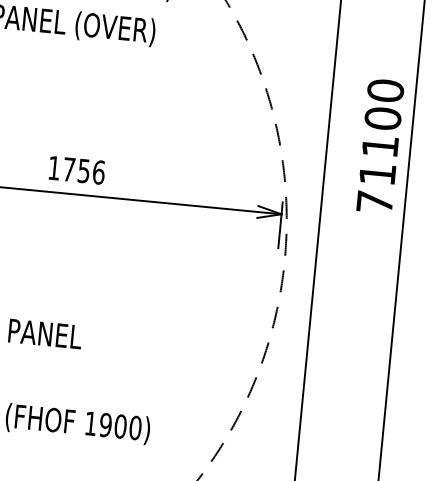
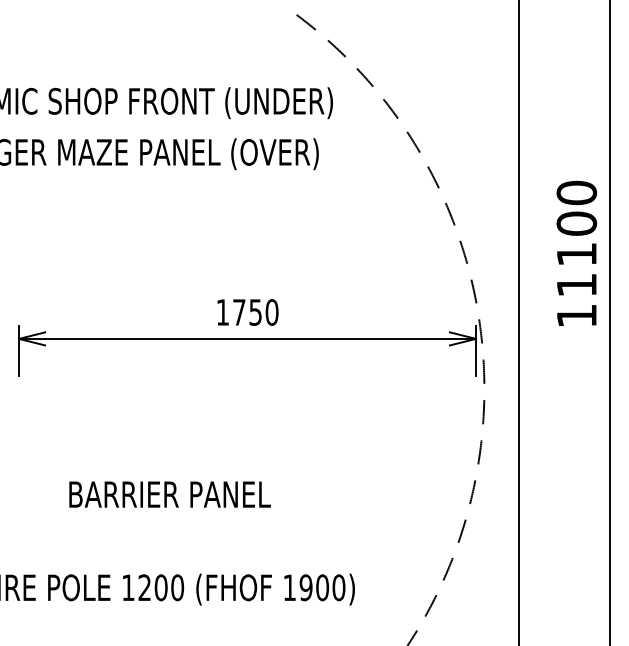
text: (98, 172) -> (271, 312), 1756 -> 1750
text: (374, 201) -> (576, 315), 71100 -> 11100

